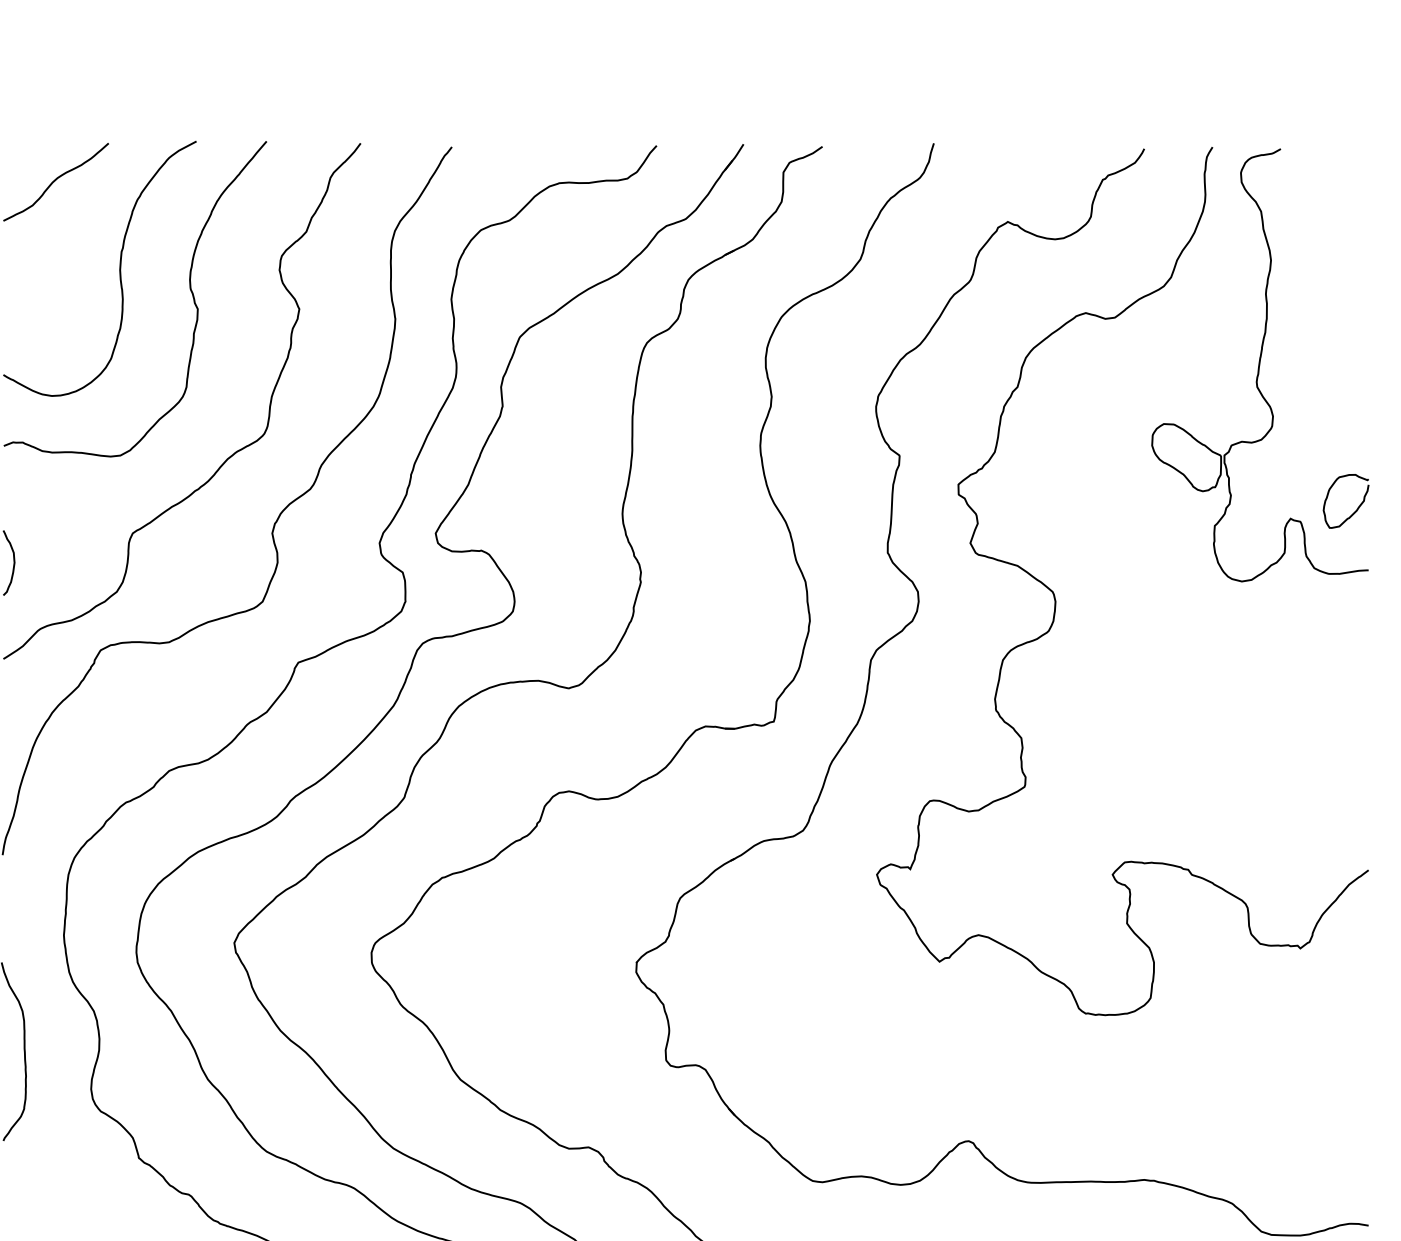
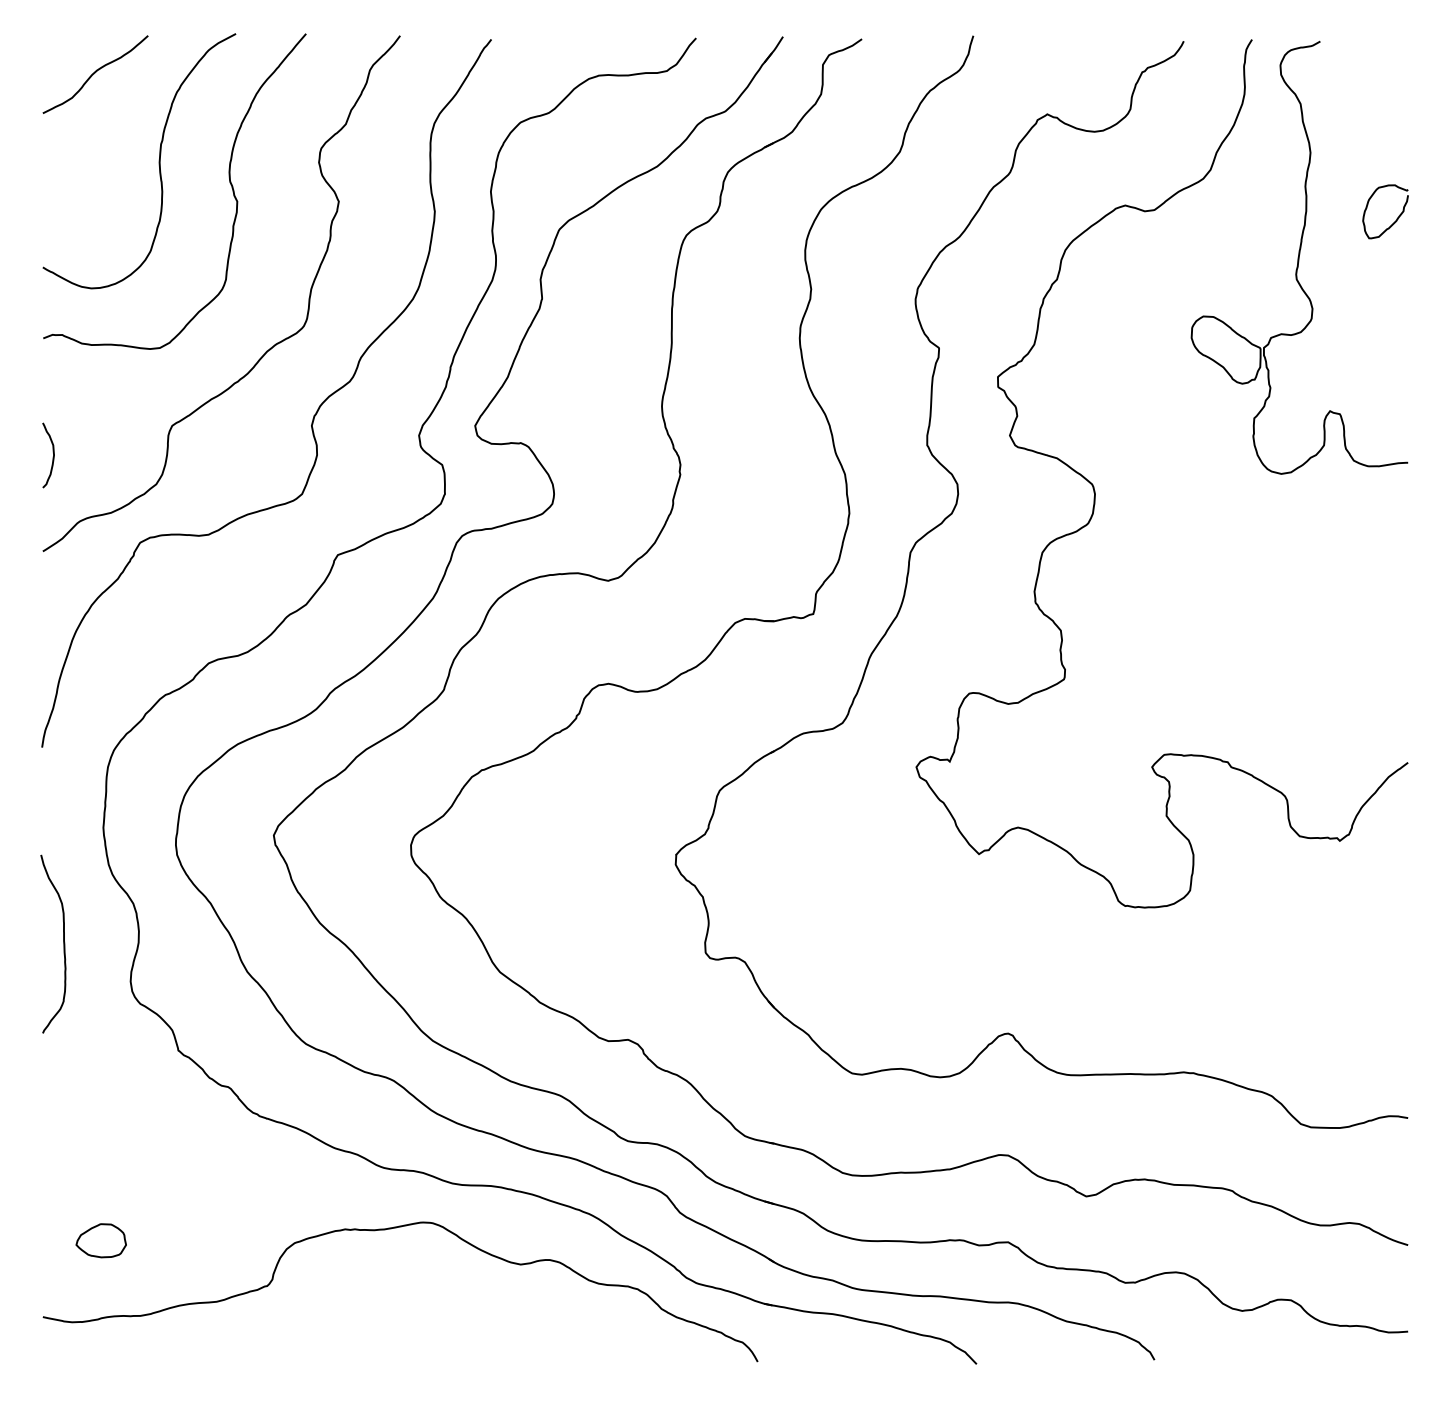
curve: (1357, 508) -> (1396, 218), moved

